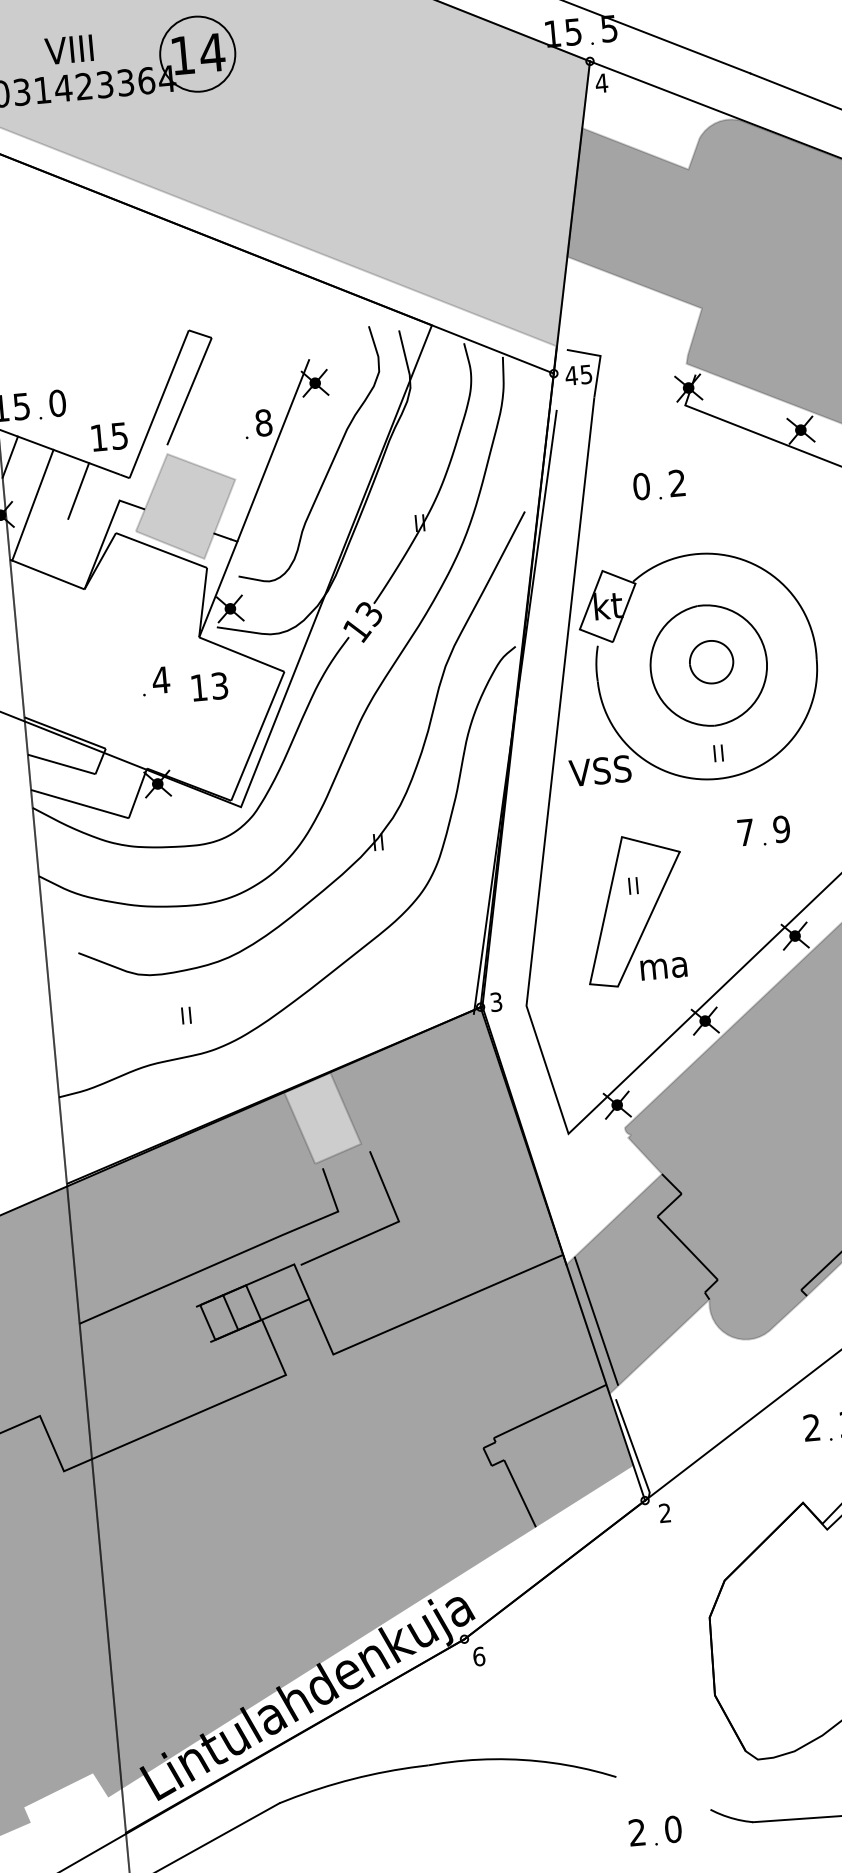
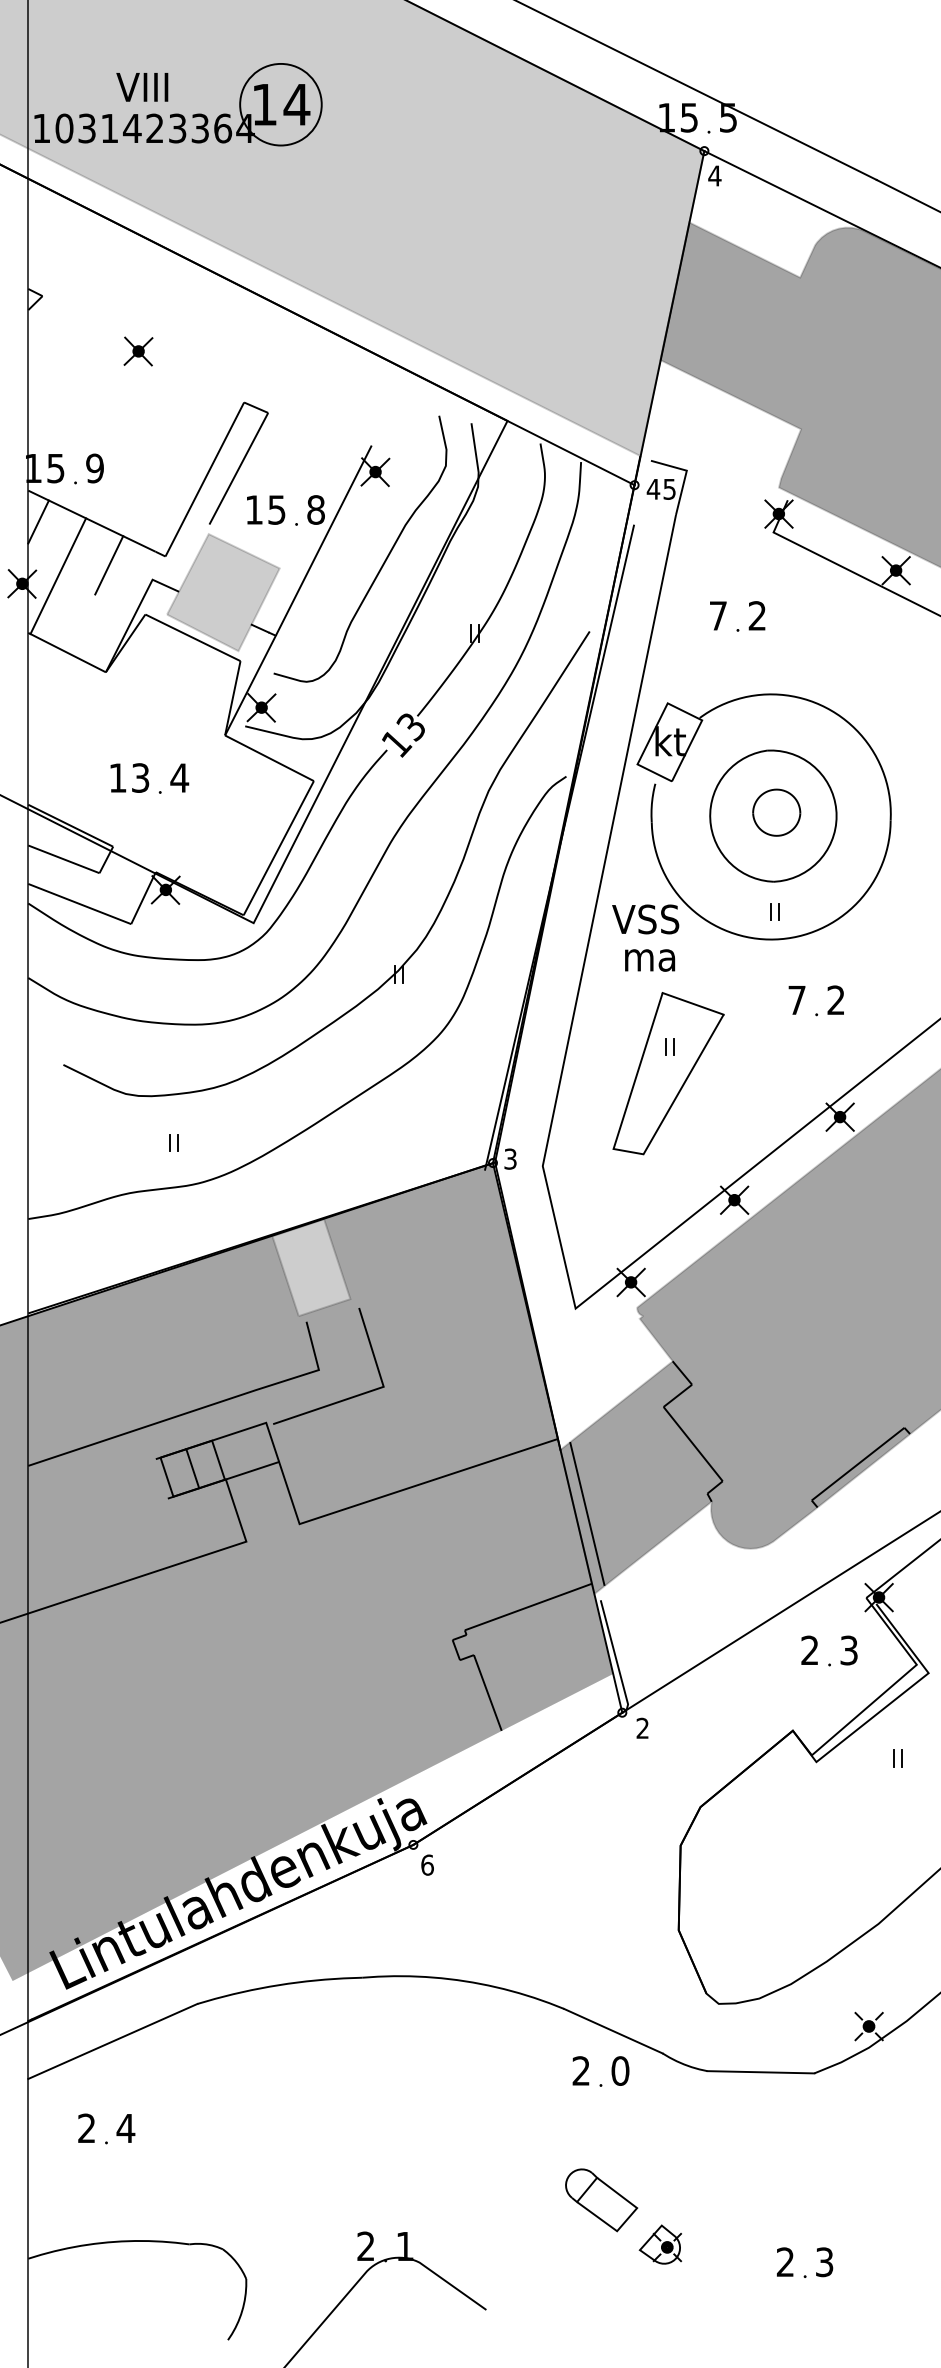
part: (87, 292) -> (138, 351), added
text: (58, 403) -> (95, 468), 0 -> 9
text: (110, 436) -> (266, 509), moved
text: (641, 486) -> (718, 615), 0 -> 7
text: (209, 686) -> (129, 777), moved
text: (781, 829) -> (835, 1000), 9 -> 2
text: (664, 968) -> (650, 960), moved
line: (663, 1792) -> (613, 2030), added

